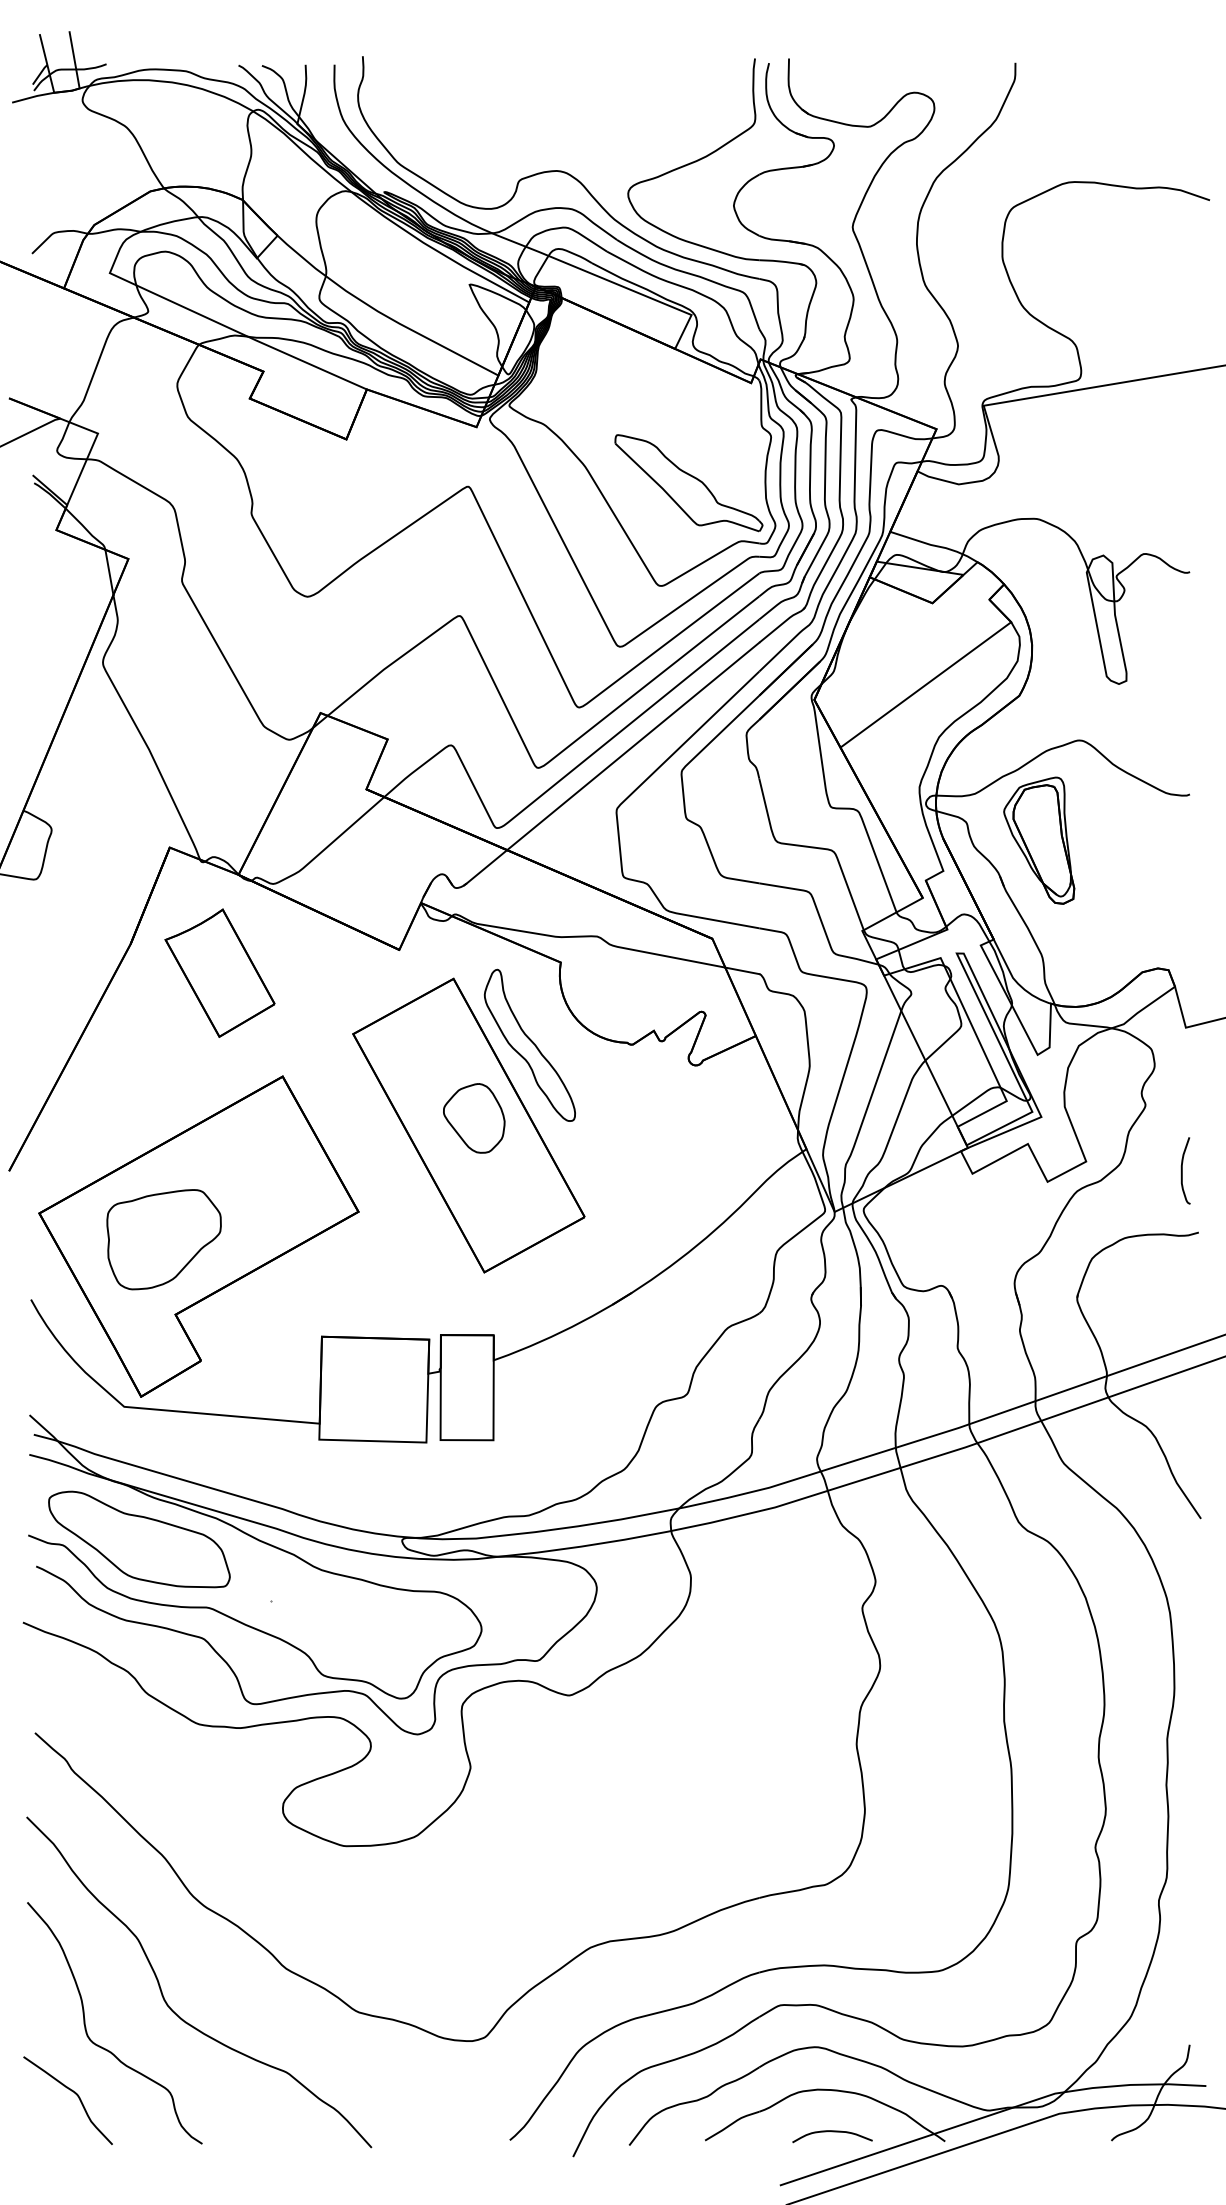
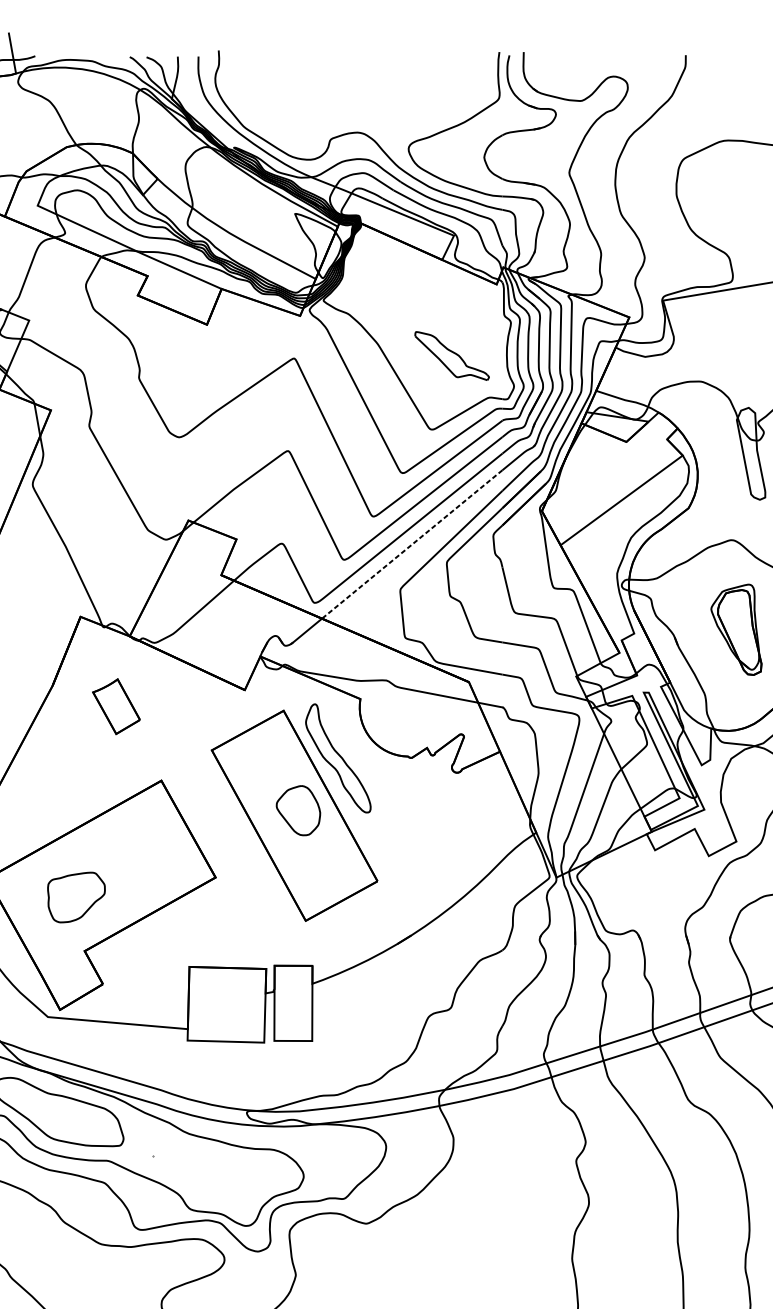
part: (688, 483) -> (451, 356), size x0.7
line: (632, 746) -> (411, 544), solid -> dashed
part: (1039, 840) -> (736, 629), moved
part: (219, 972) -> (116, 706), size x0.6
part: (163, 1239) -> (76, 897), size x0.7

